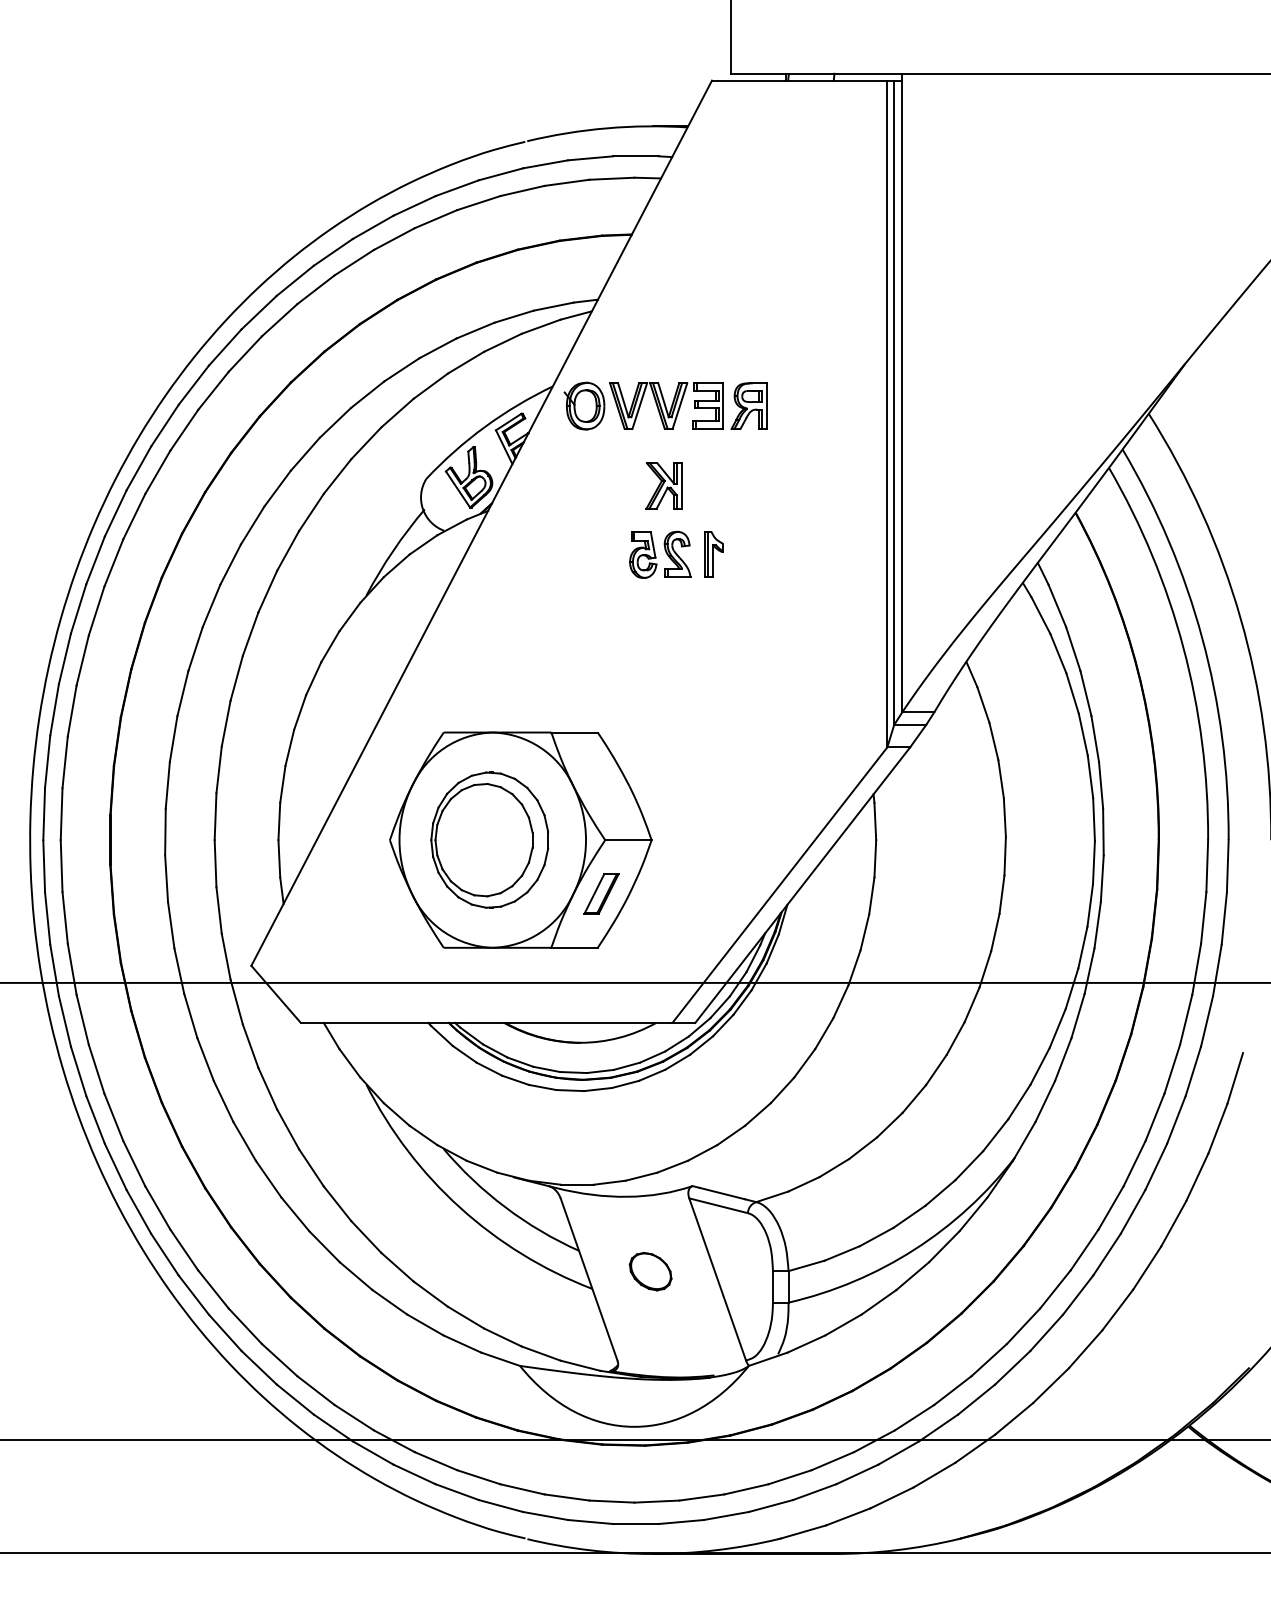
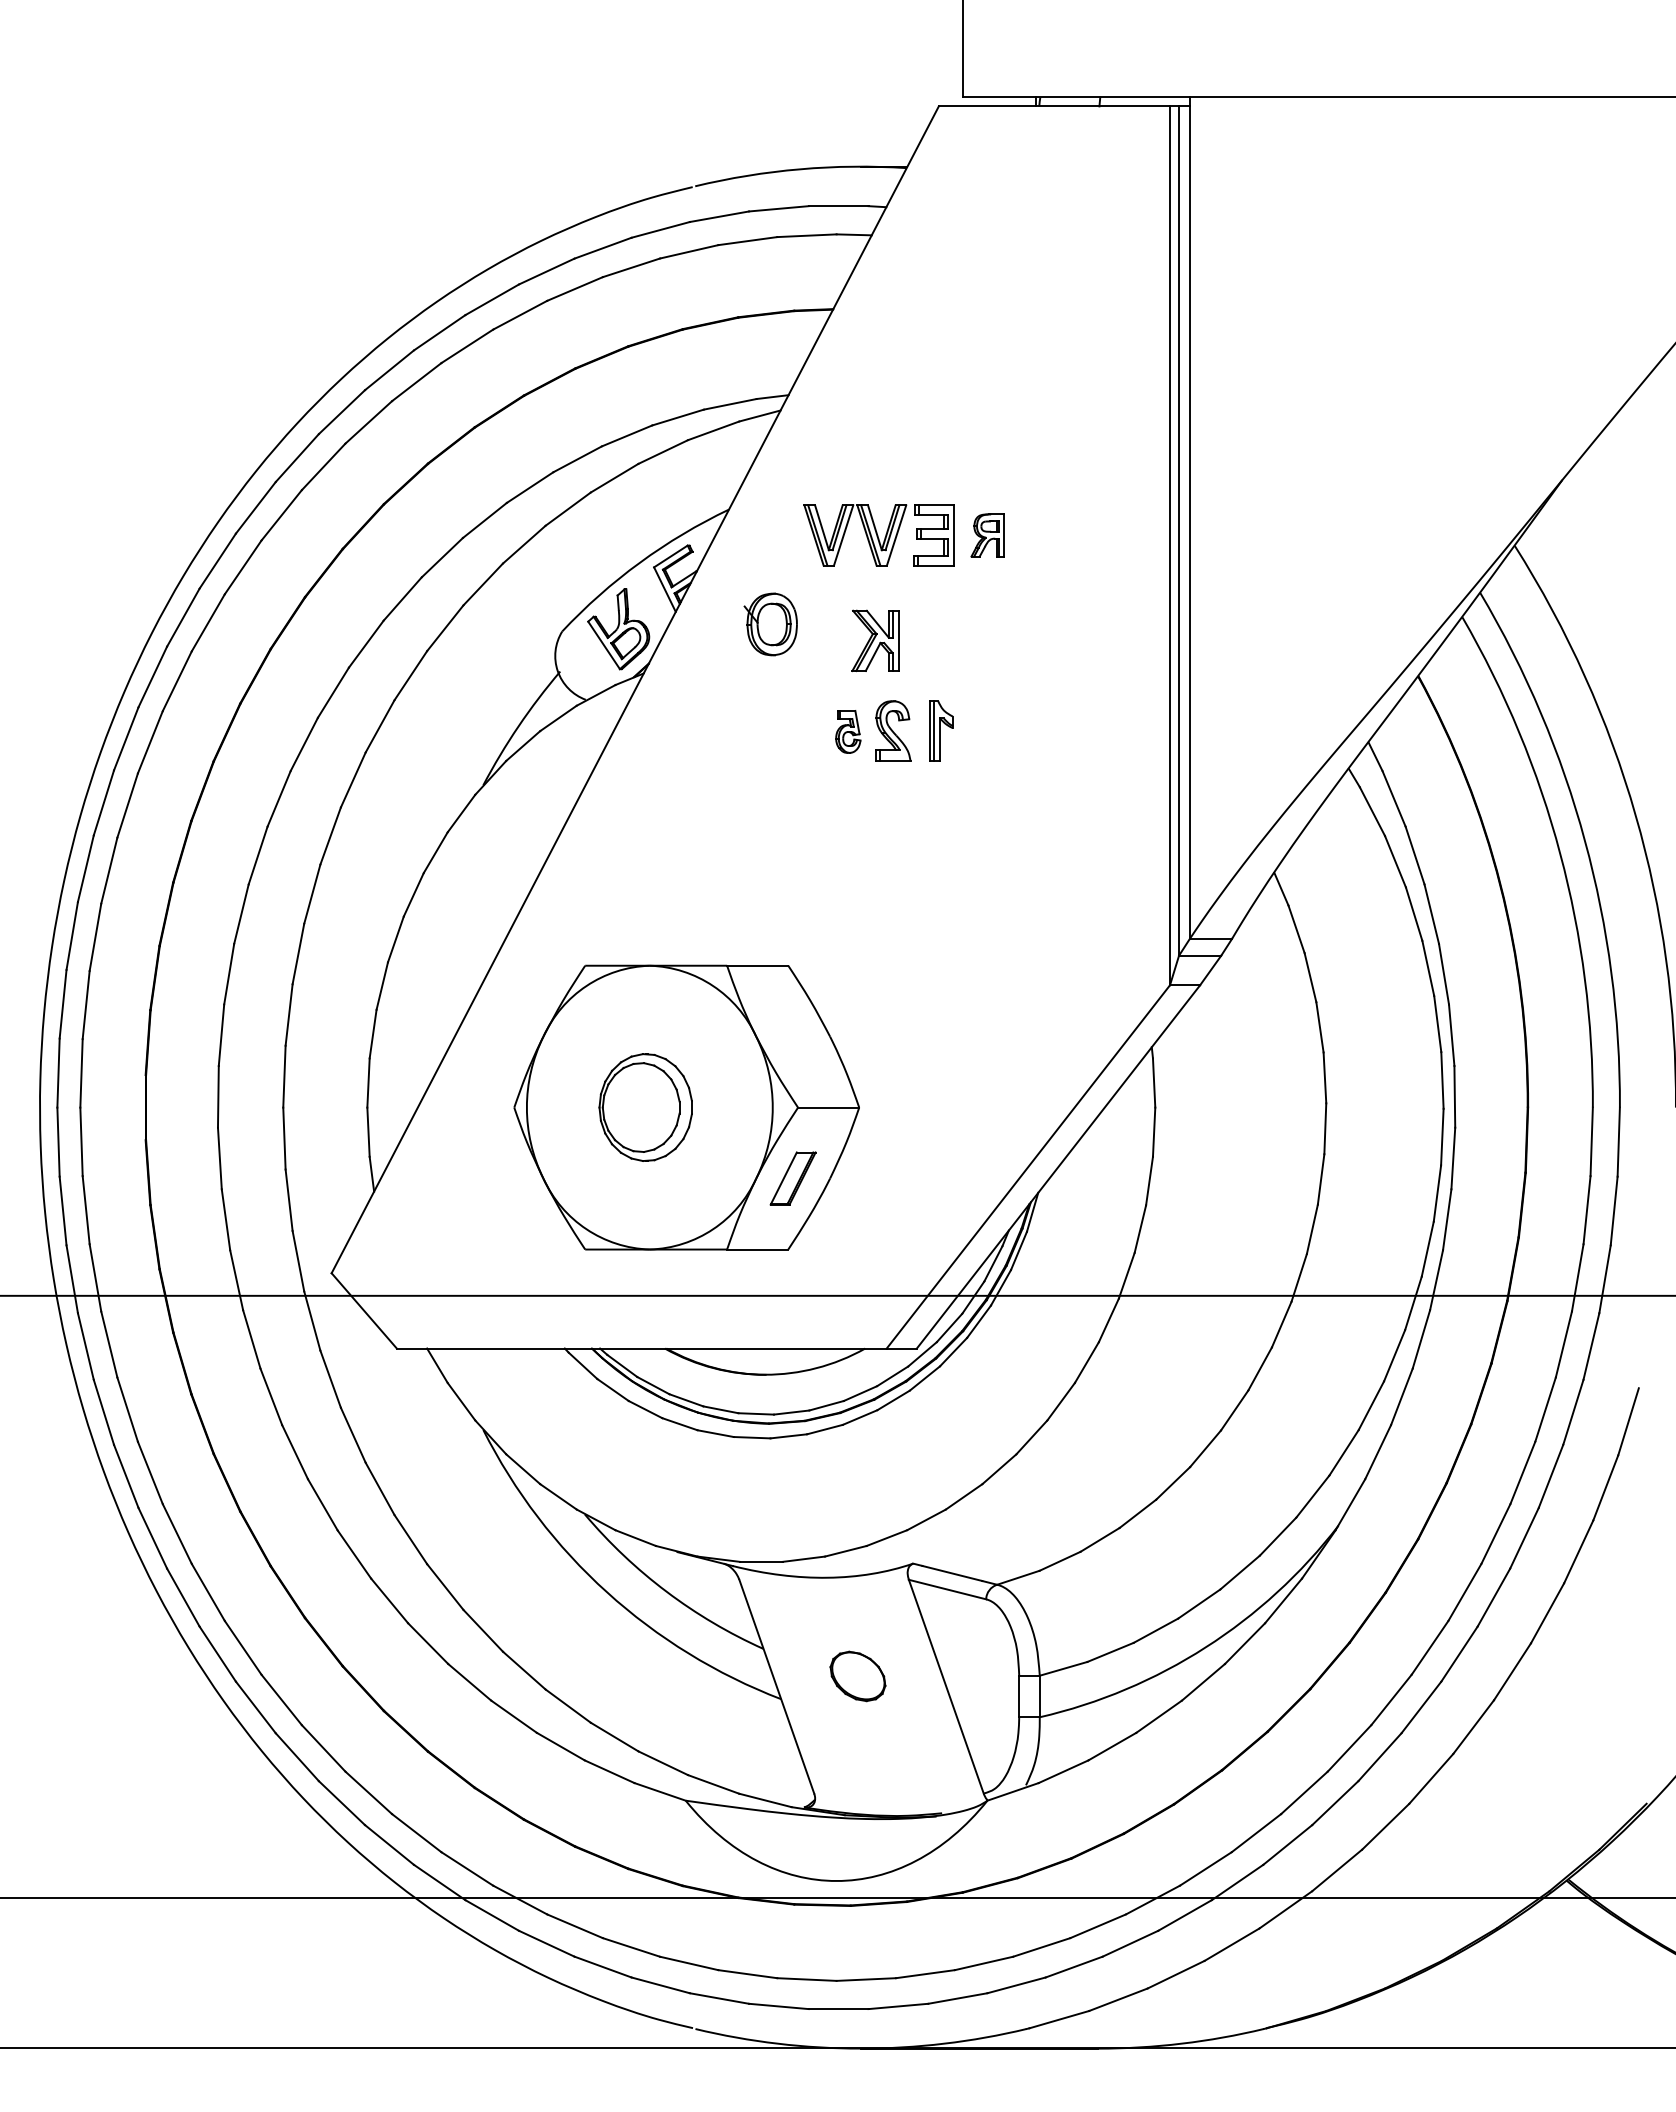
part: (584, 406) -> (770, 624), moved
part: (748, 406) -> (987, 535), size x0.7
part: (643, 554) -> (848, 731), size x0.7
part: (489, 840) -> (645, 1107), size x0.6

